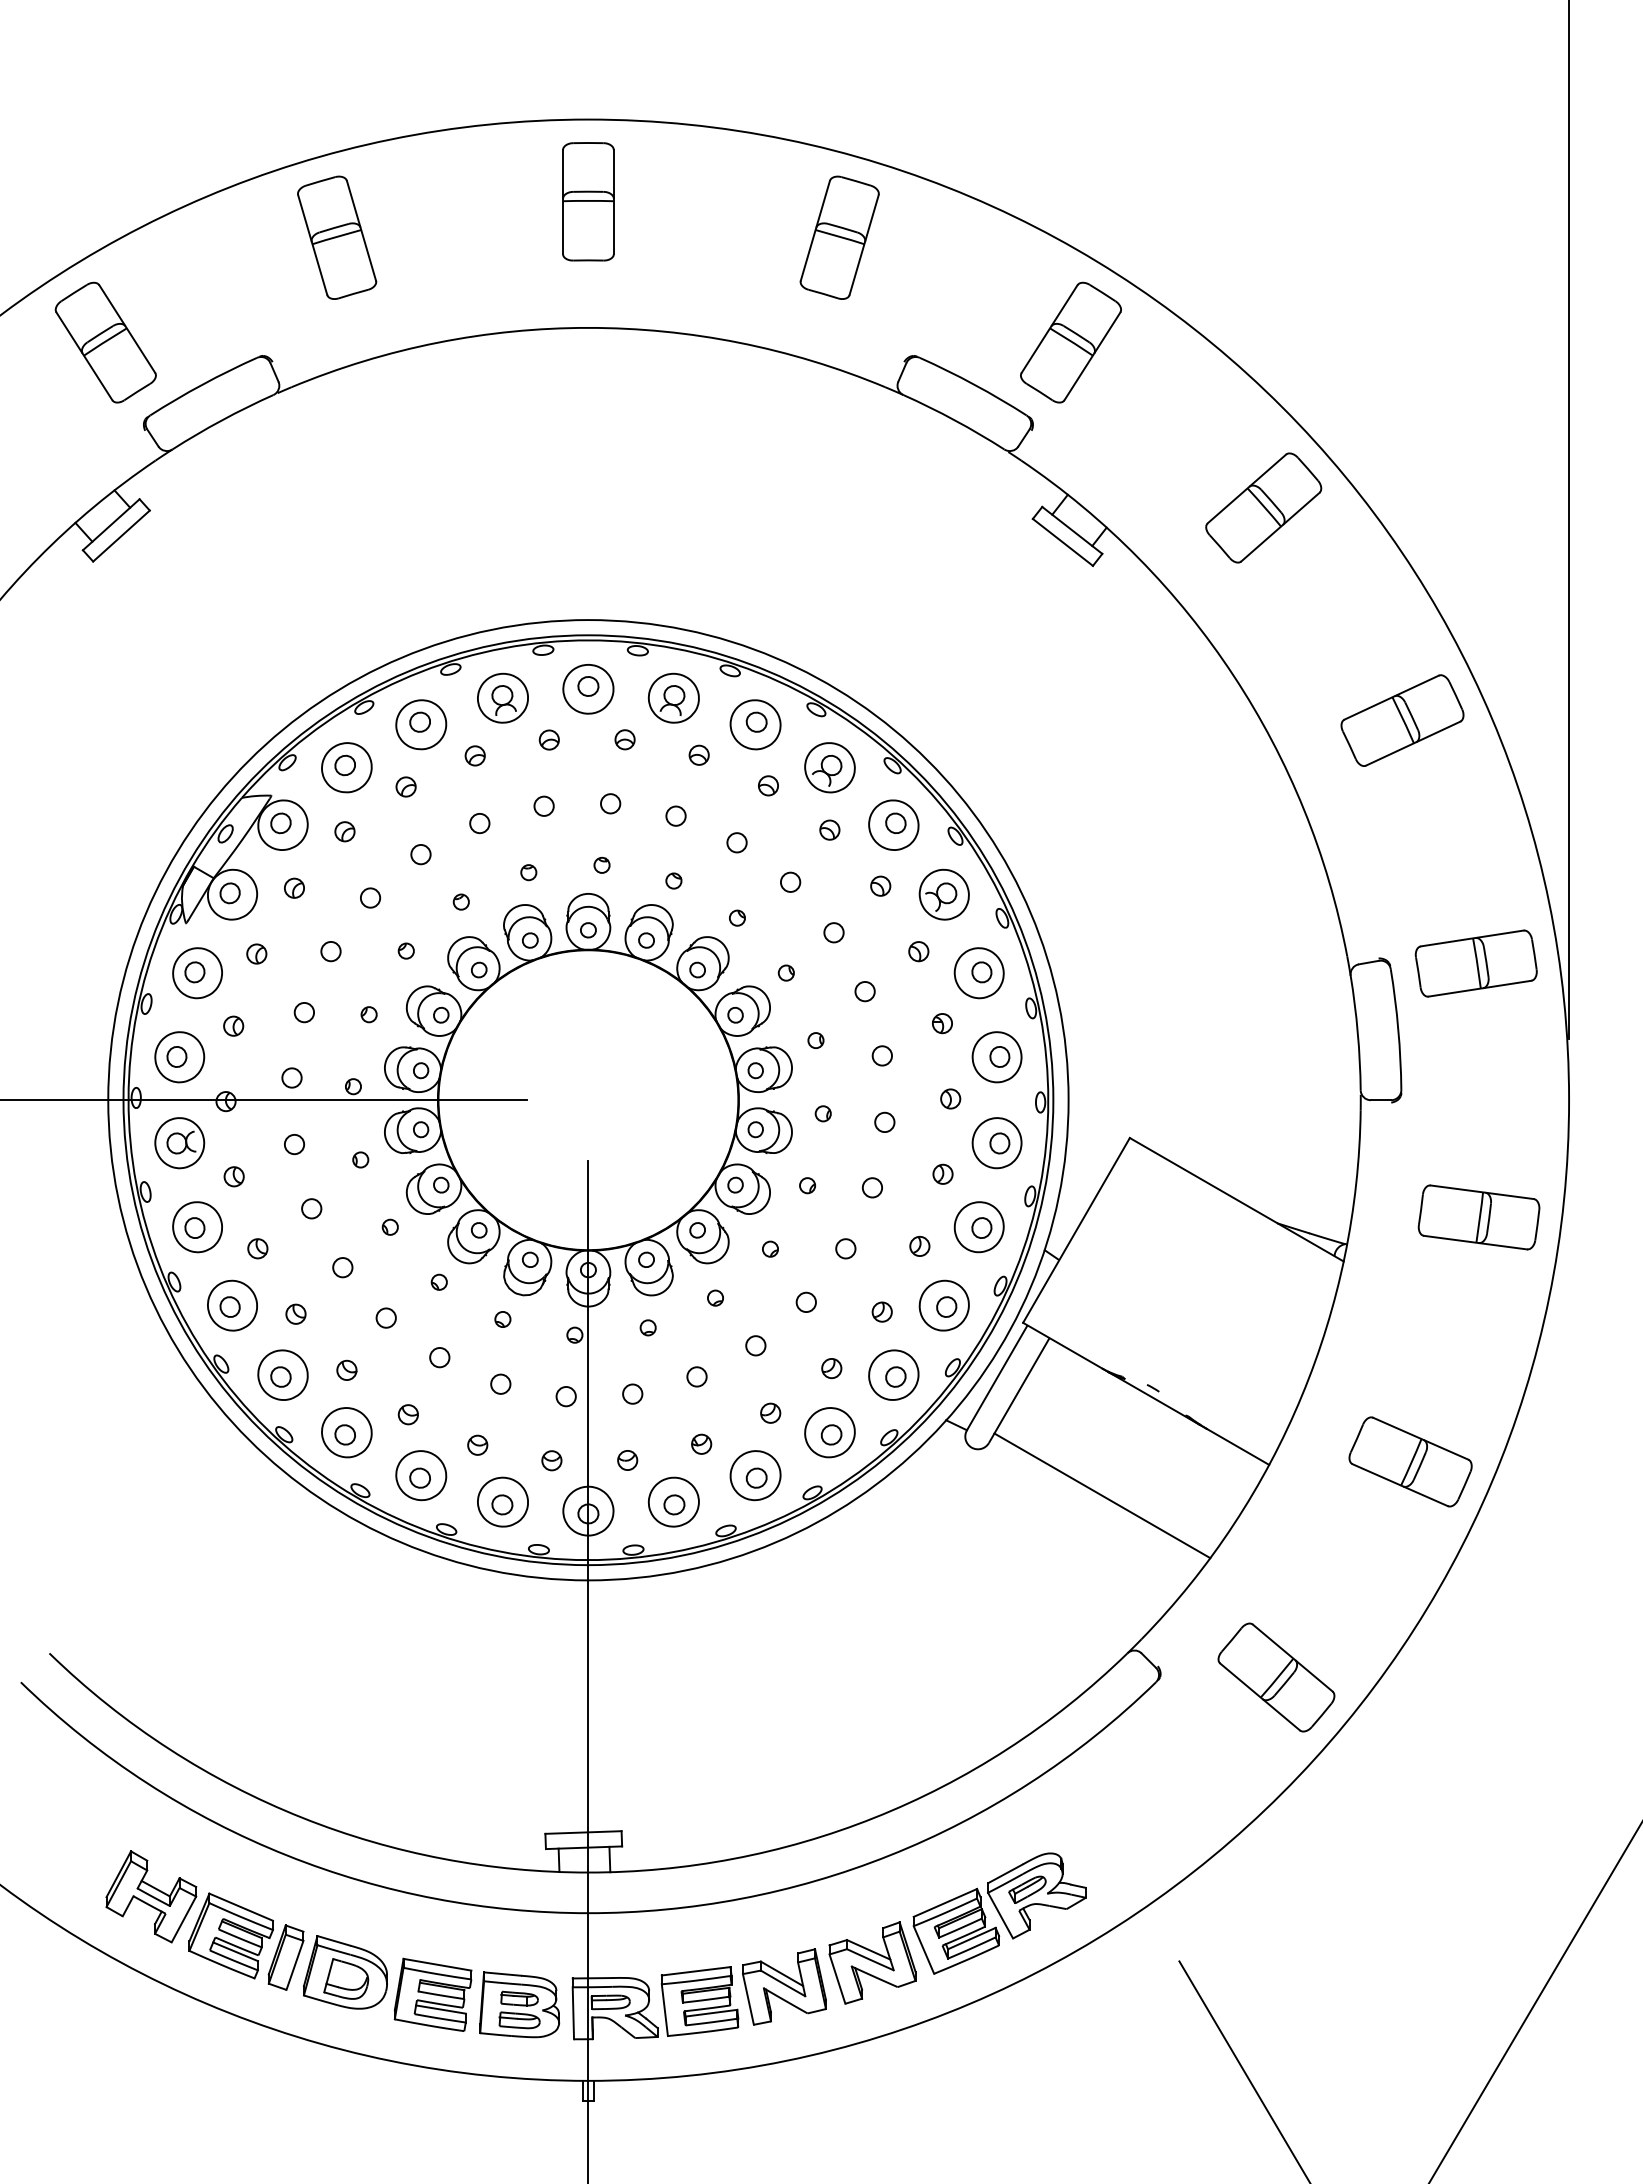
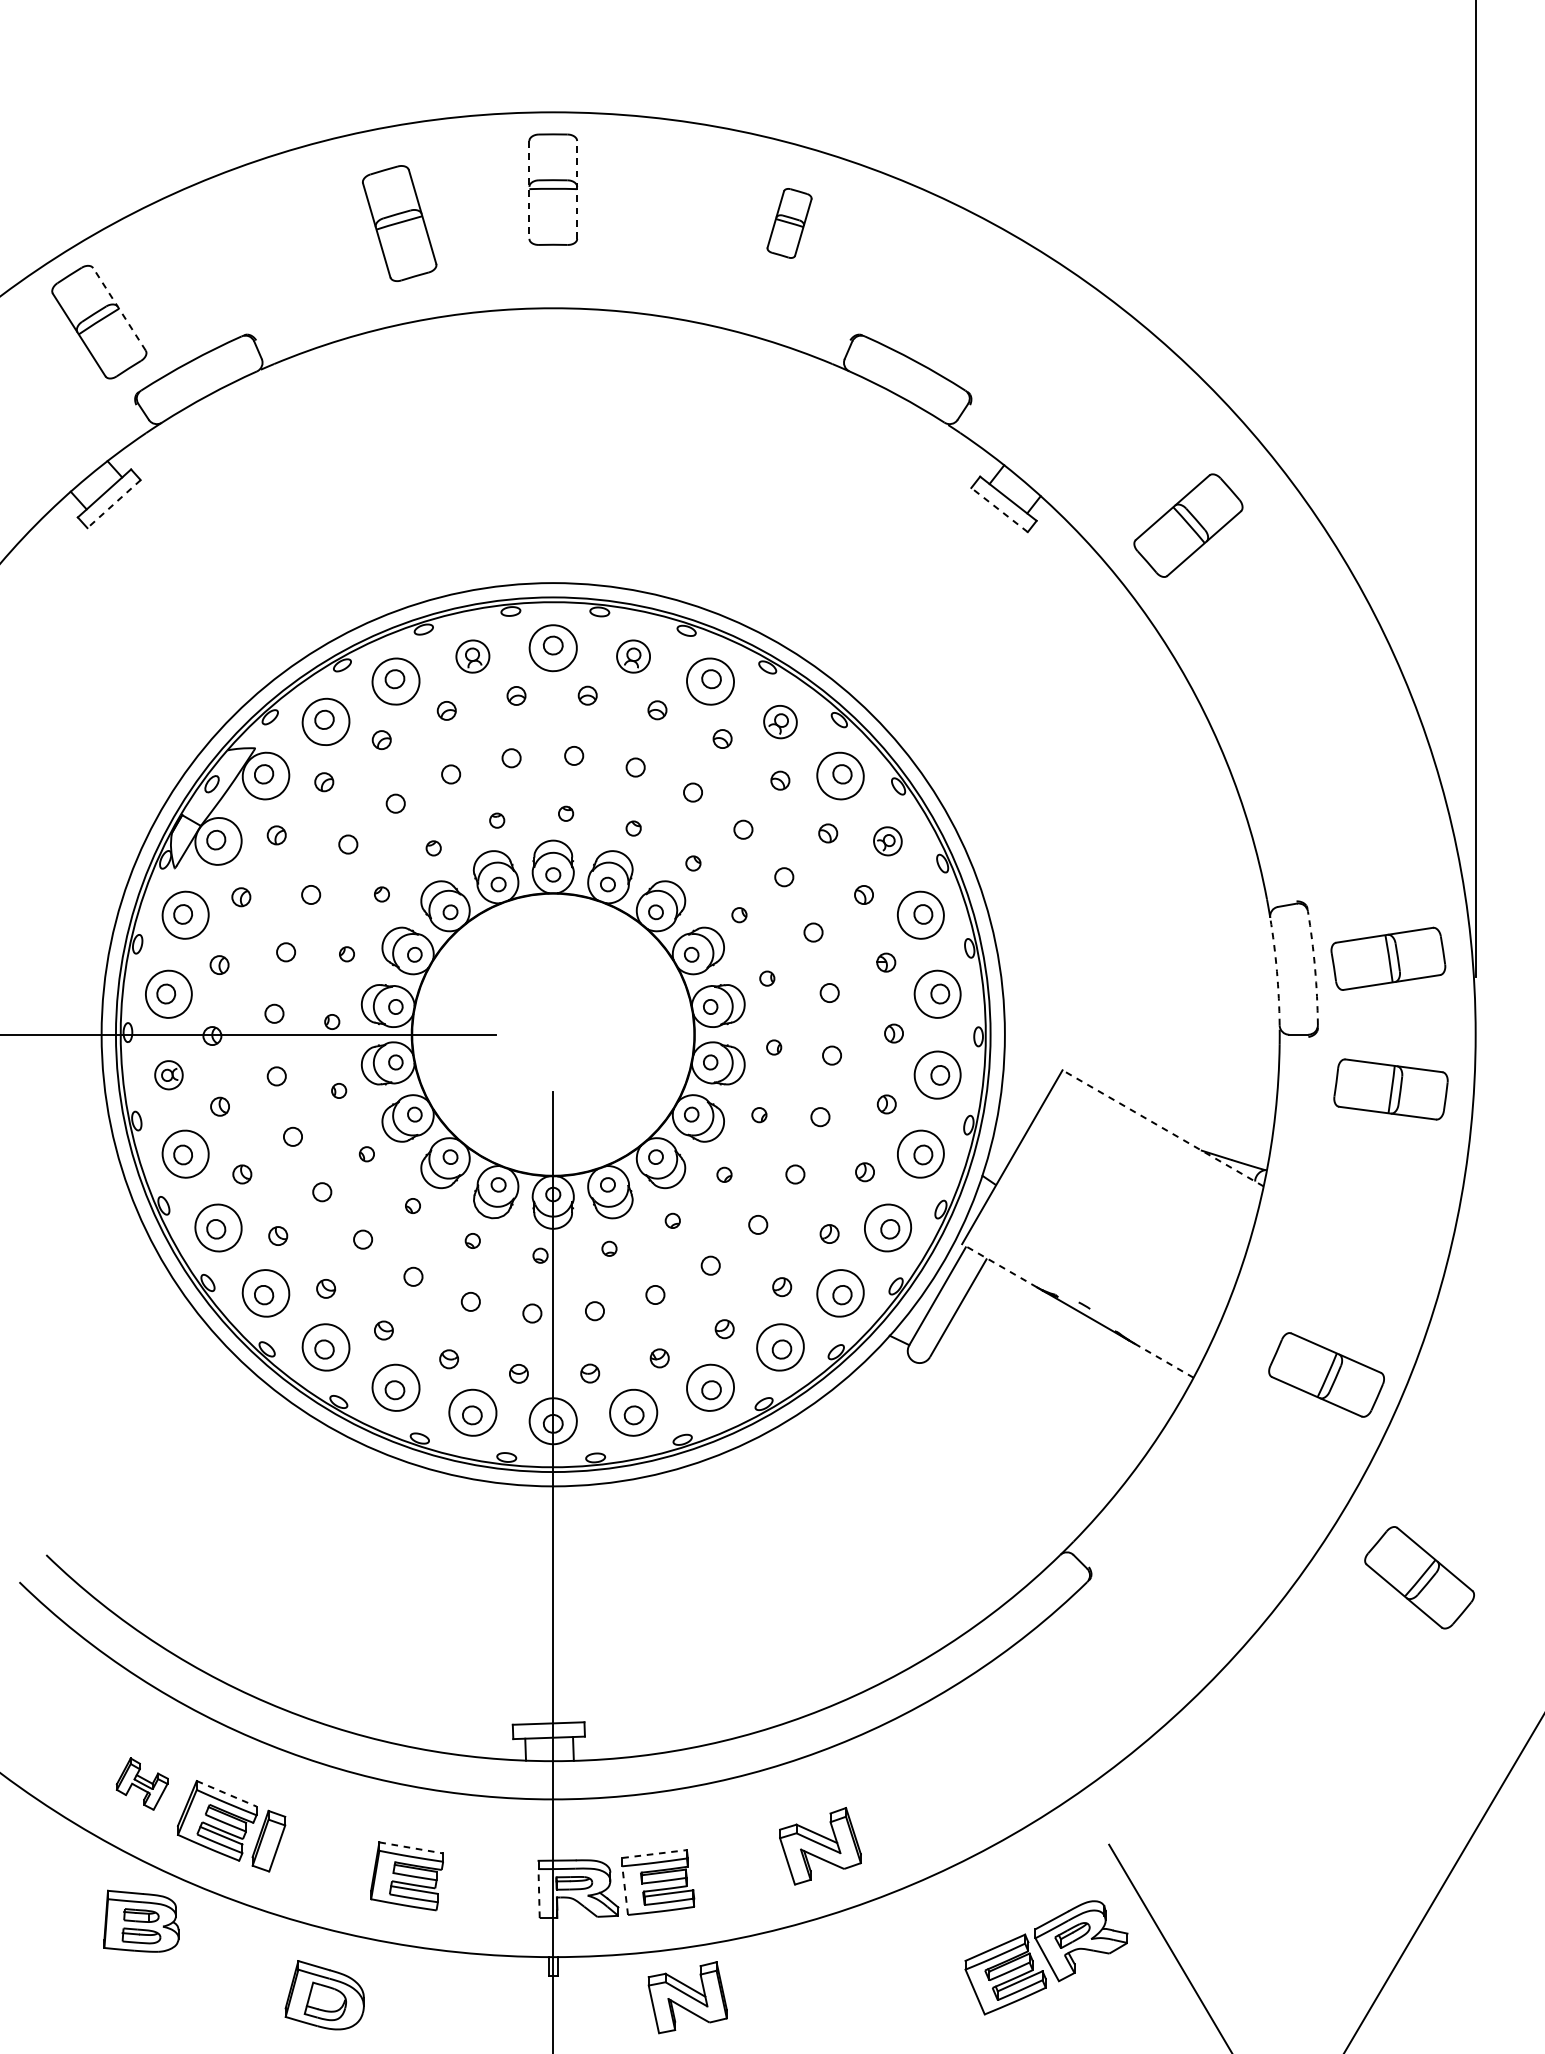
line: (613, 201) -> (576, 189), solid -> dashed
line: (563, 202) -> (529, 190), solid -> dashed
part: (337, 237) -> (400, 223), moved
part: (839, 237) -> (789, 223), size x0.6
line: (127, 328) -> (119, 308), solid -> dashed
part: (1070, 342) -> (1006, 322), removed
part: (1263, 507) -> (1188, 525), moved
line: (121, 536) -> (114, 504), solid -> dashed
line: (1062, 542) -> (999, 510), solid -> dashed
part: (502, 697) -> (472, 655), size x0.7
part: (673, 697) -> (633, 655), size x0.7
part: (1402, 720) -> (1318, 677), removed
part: (829, 767) -> (780, 721), size x0.7
part: (943, 894) -> (887, 841), size x0.6
part: (1475, 963) -> (1387, 958), moved
arc: (1398, 1029) -> (1315, 968), solid -> dashed
arc: (1357, 1032) -> (1276, 971), solid -> dashed
part: (179, 1143) -> (168, 1075), size x0.6
line: (1236, 1199) -> (1162, 1128), solid -> dashed
part: (1478, 1217) -> (1390, 1089), moved
line: (1062, 1345) -> (999, 1265), solid -> dashed
line: (1237, 1446) -> (1163, 1360), solid -> dashed
line: (1102, 1495) -> (1036, 1406), removed
part: (1276, 1677) -> (1419, 1577), moved
part: (151, 1896) -> (142, 1783), size x0.6
line: (241, 1907) -> (226, 1794), solid -> dashed
part: (999, 1913) -> (1046, 1957), moved
line: (437, 1964) -> (411, 1847), solid -> dashed
line: (696, 1971) -> (654, 1854), solid -> dashed
part: (345, 1972) -> (324, 1995), moved
part: (784, 1986) -> (687, 1997), moved
part: (519, 2004) -> (141, 1921), moved
line: (664, 2009) -> (624, 1890), solid -> dashed
line: (573, 2012) -> (539, 1892), solid -> dashed

